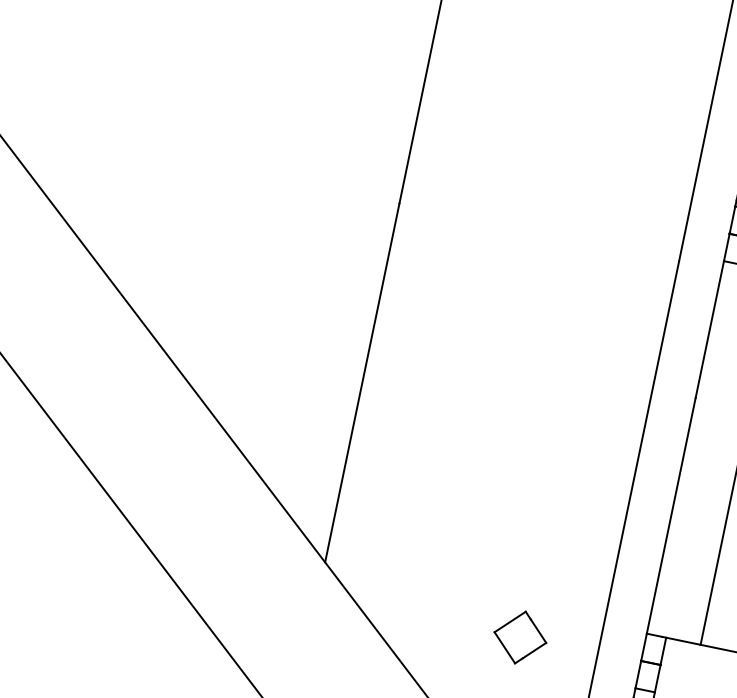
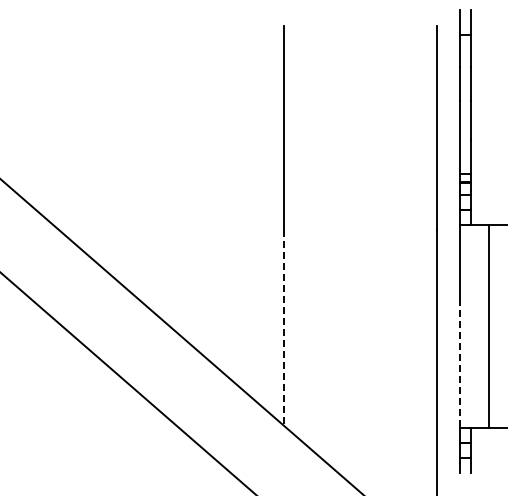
line: (361, 382) -> (283, 327), solid -> dashed
line: (671, 517) -> (460, 364), solid -> dashed
part: (520, 636) -> (394, 443), removed

